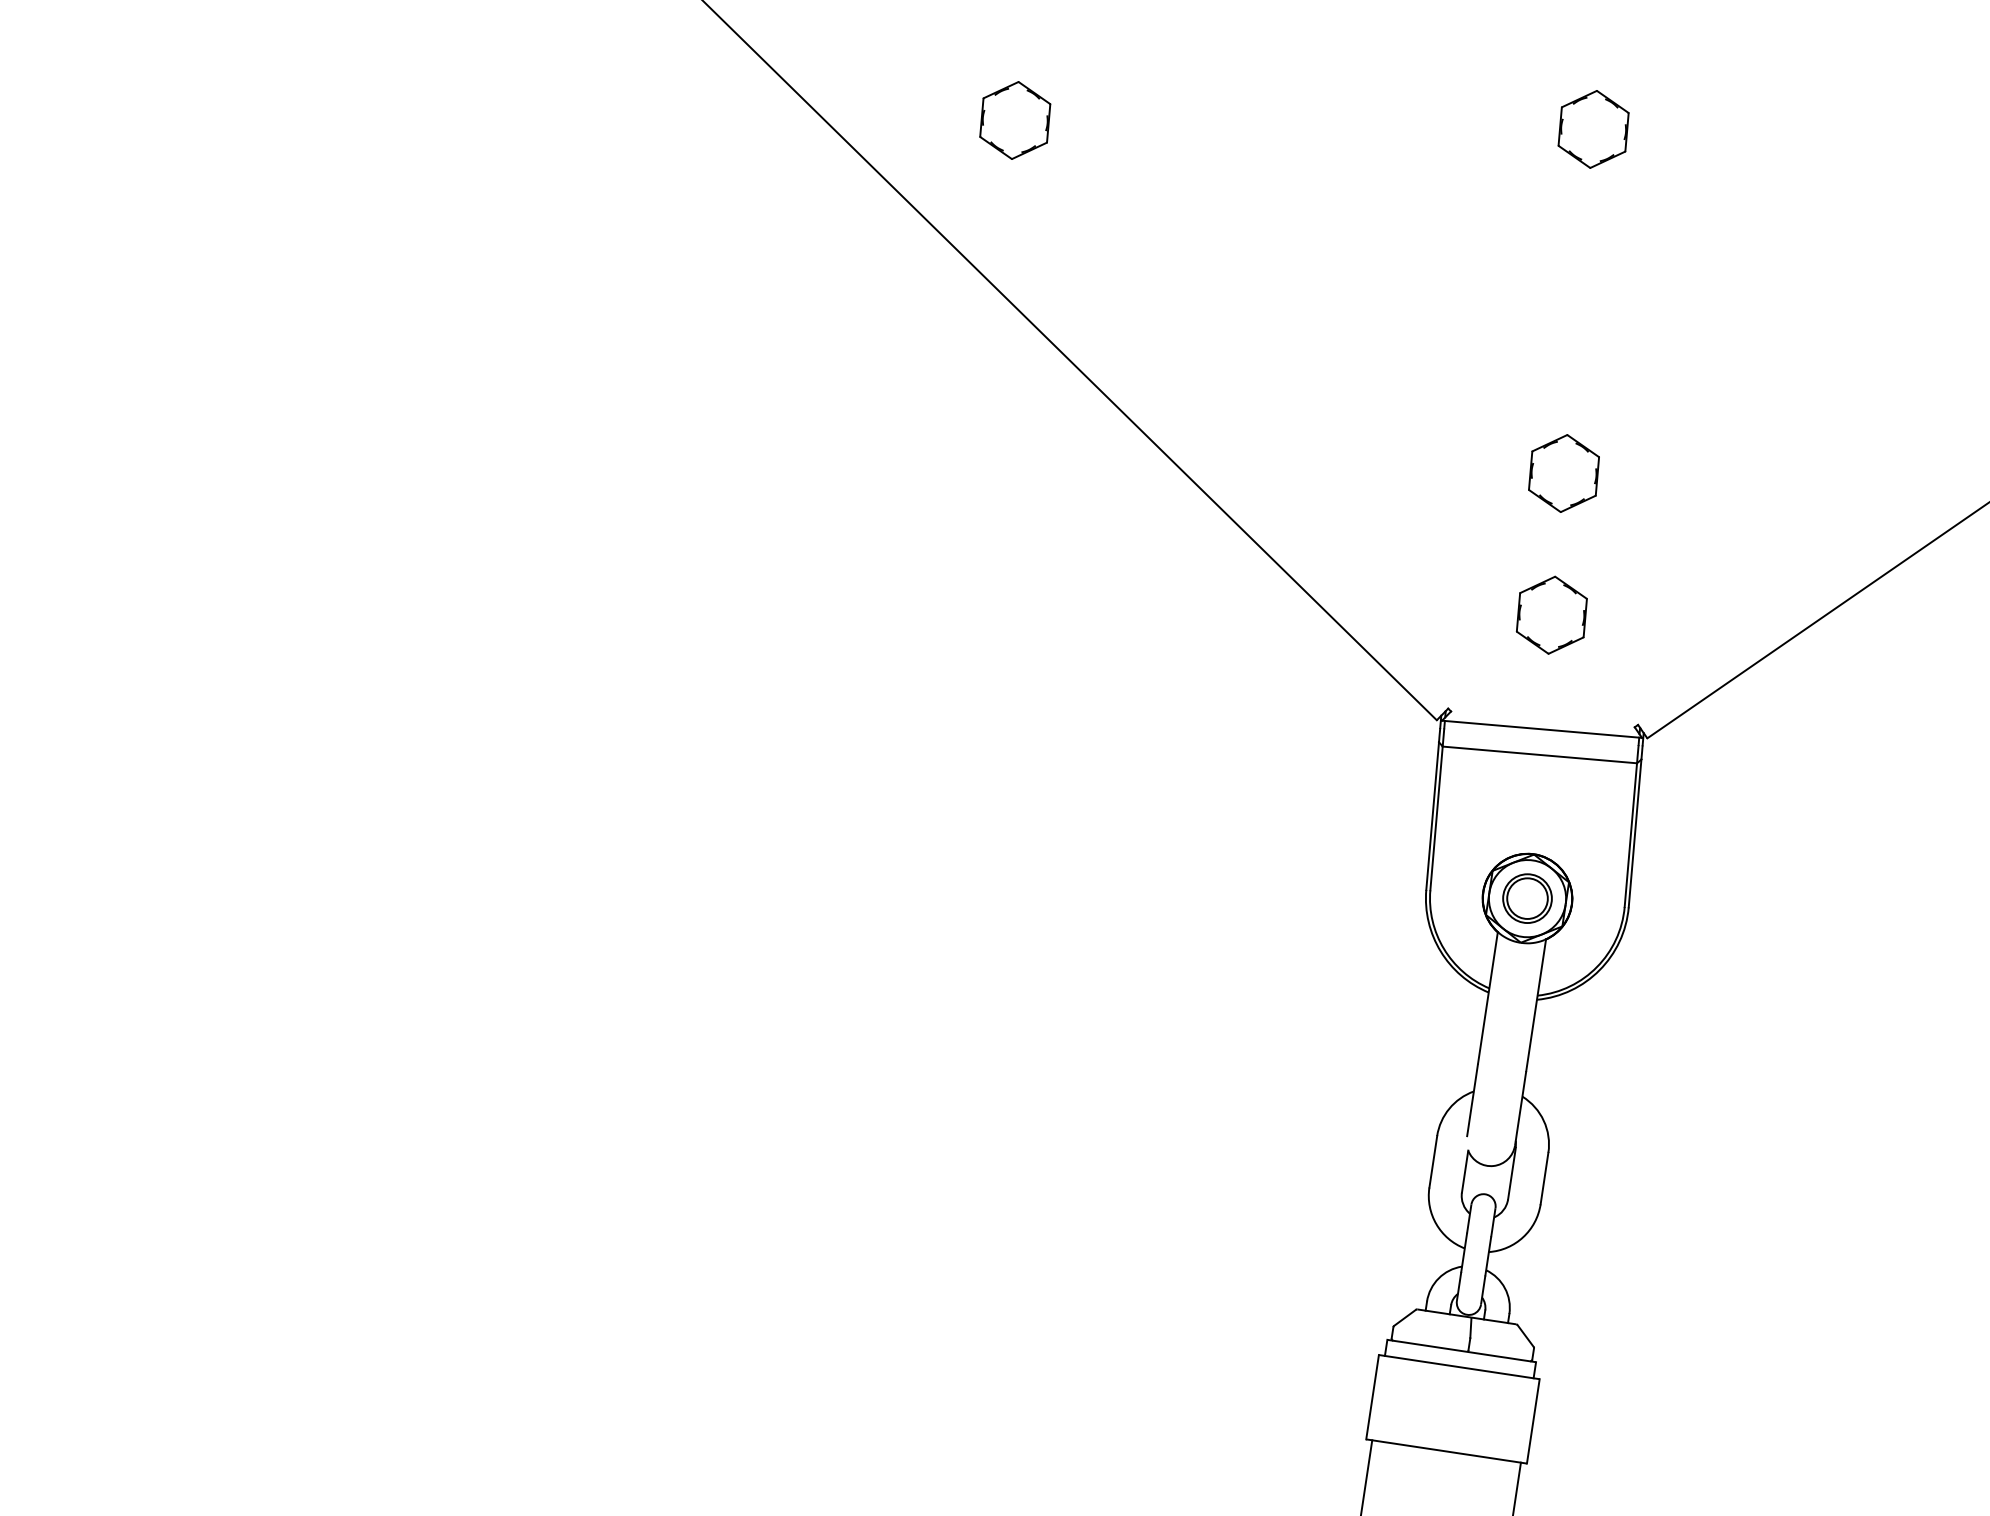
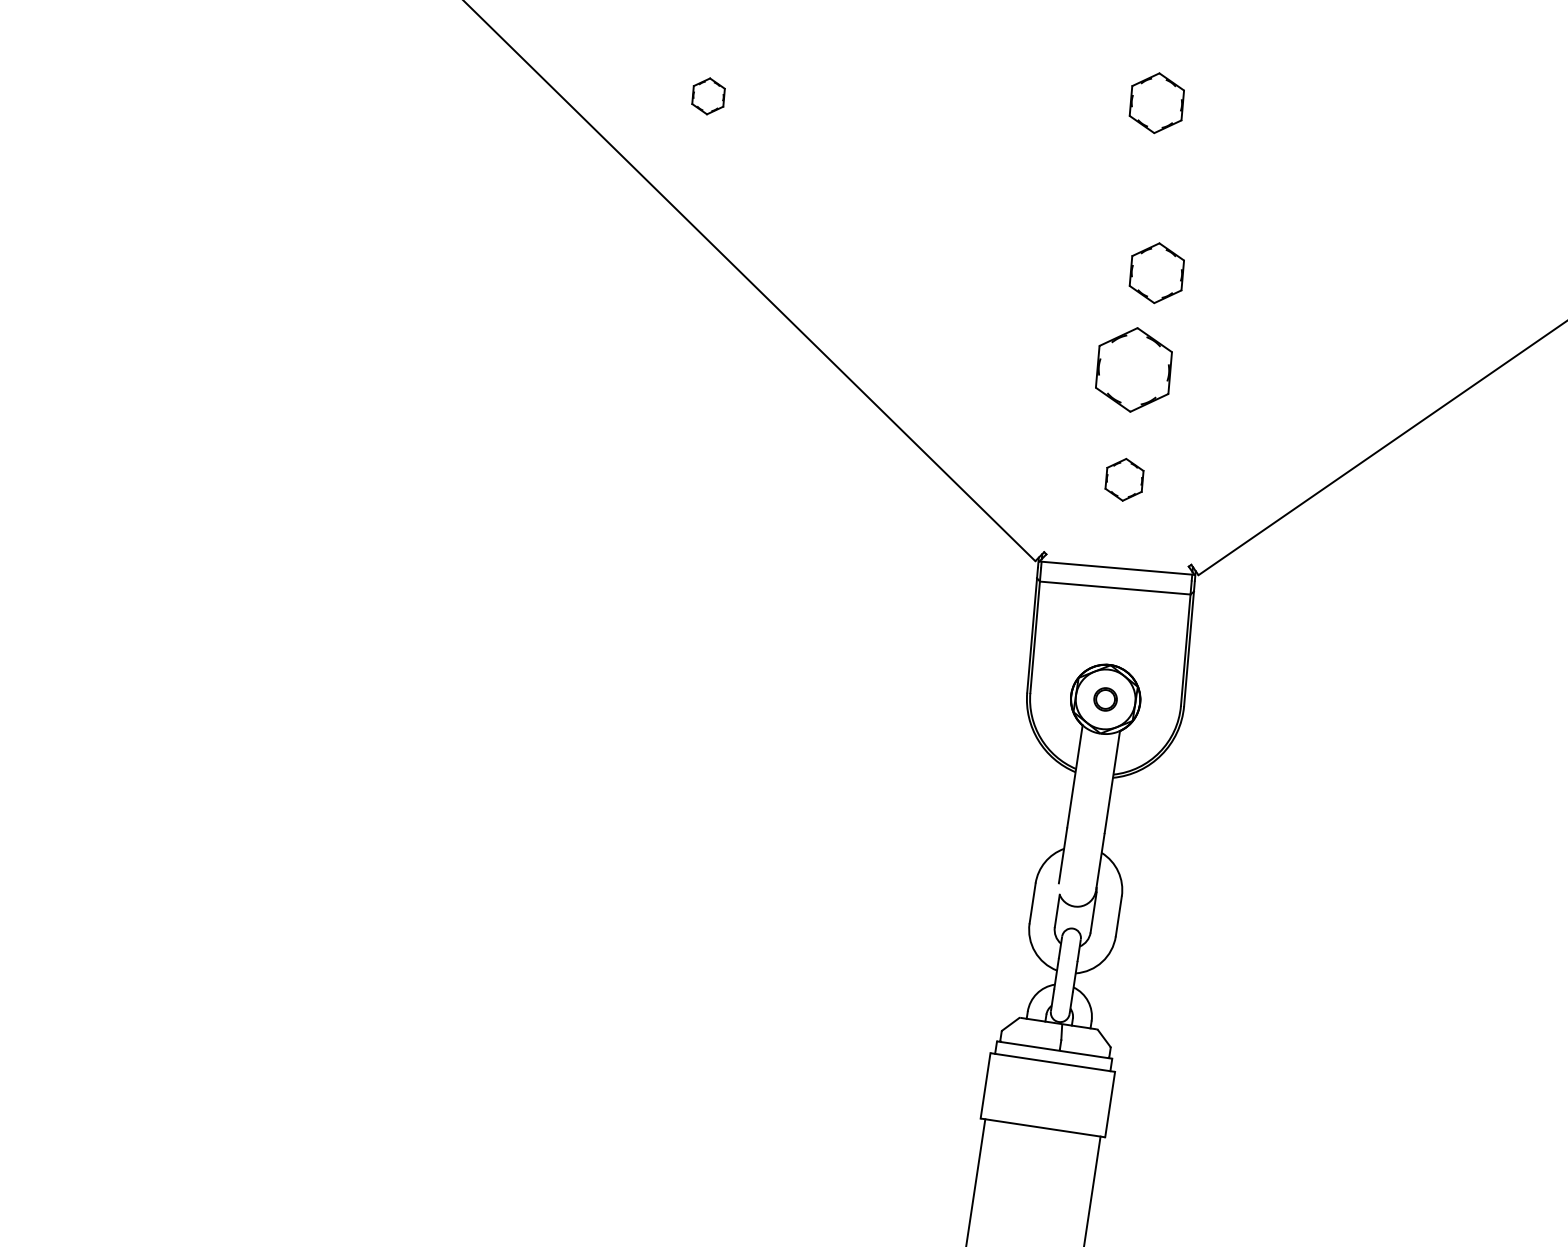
part: (1015, 120) -> (708, 96), size x0.6
part: (1593, 349) -> (1156, 273), added
part: (1563, 472) -> (1133, 369), size x1.4
part: (1551, 614) -> (1124, 479), size x0.7
part: (1527, 898) -> (1105, 699), size x0.6

